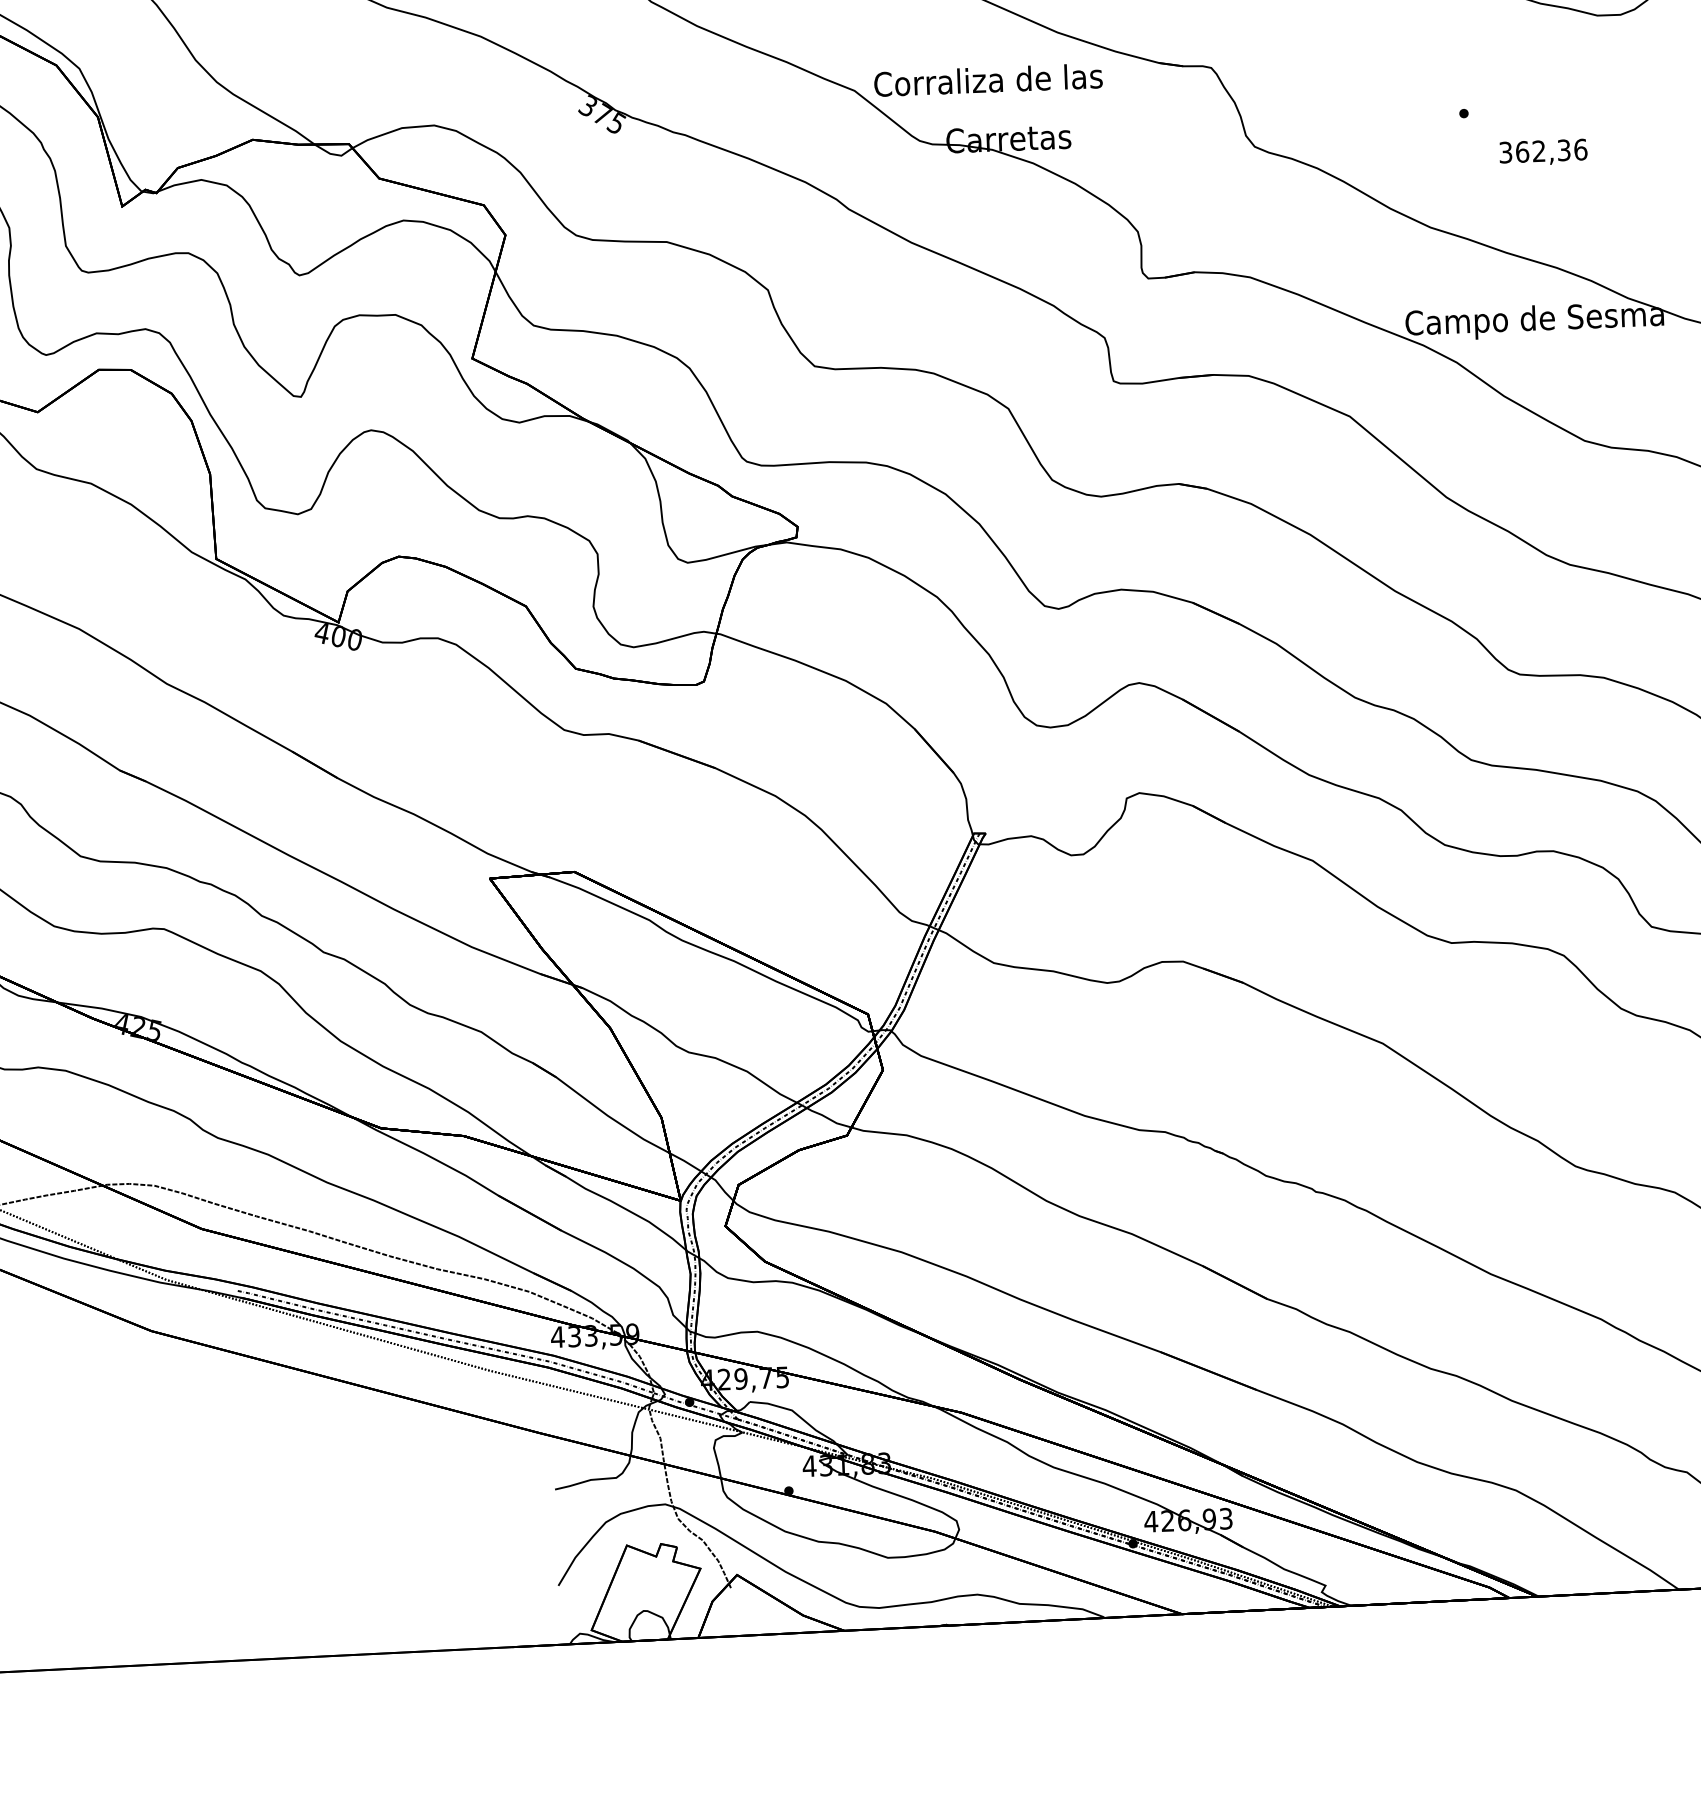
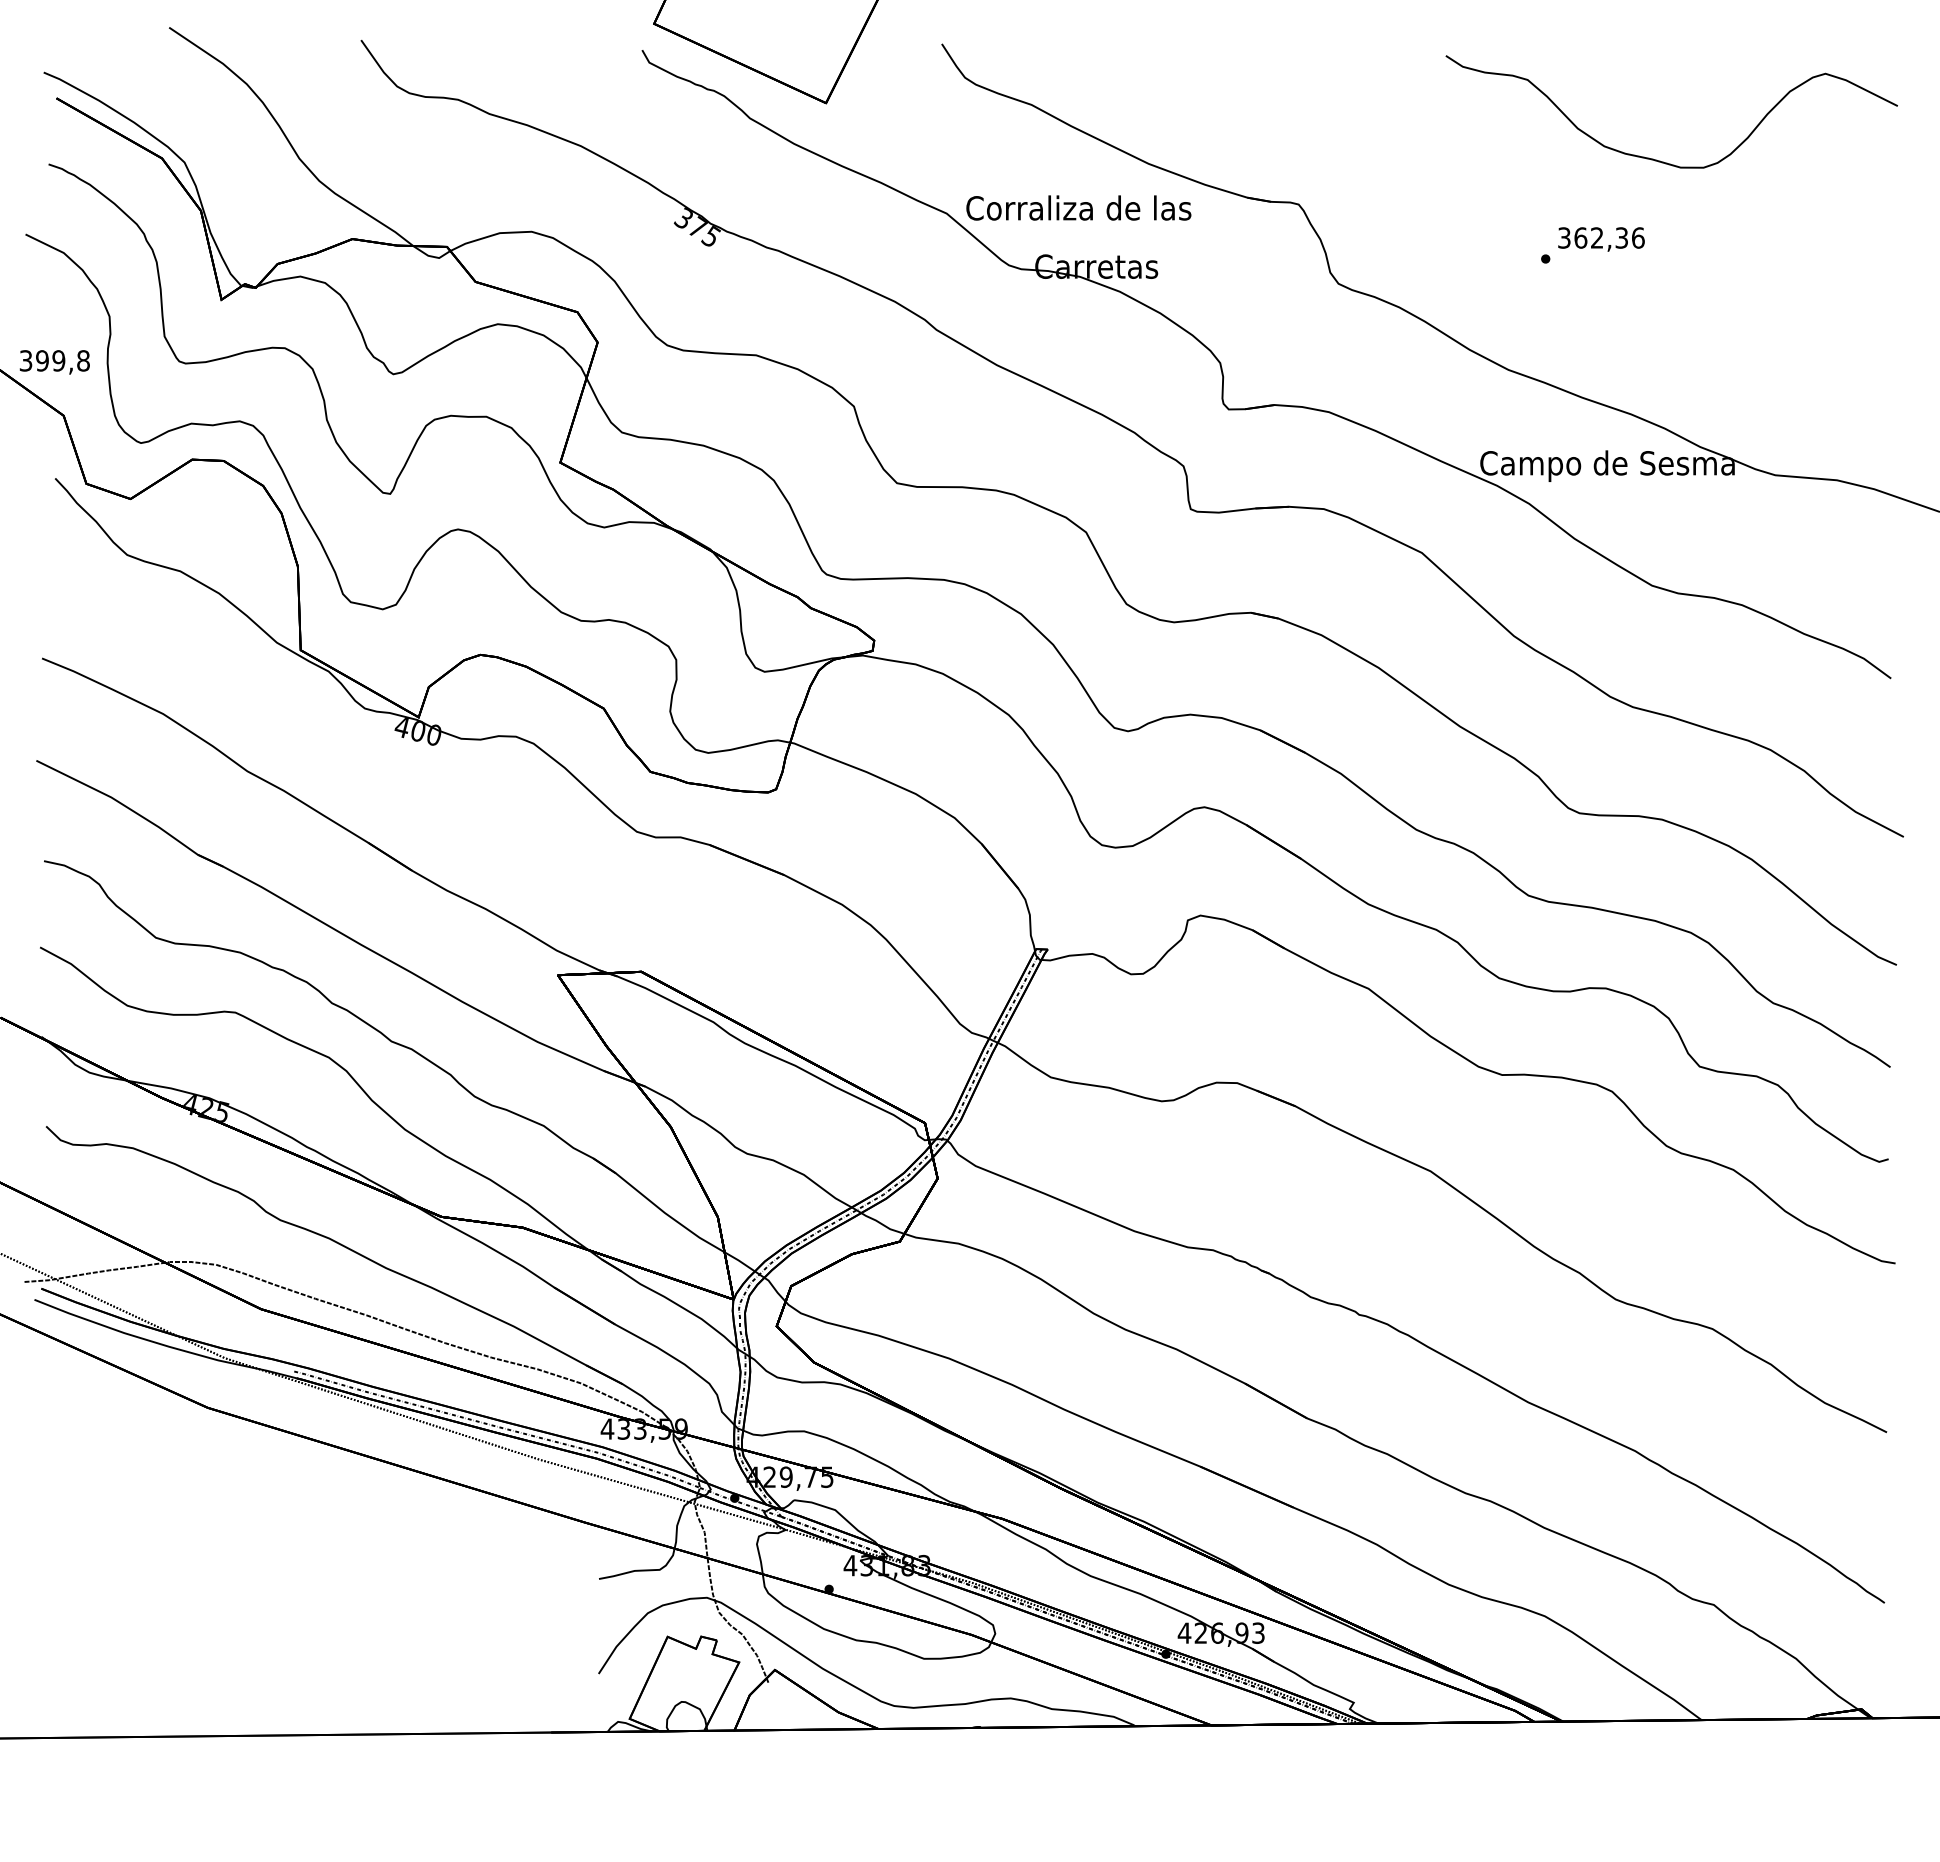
text: (1543, 152) -> (1601, 239), moved

